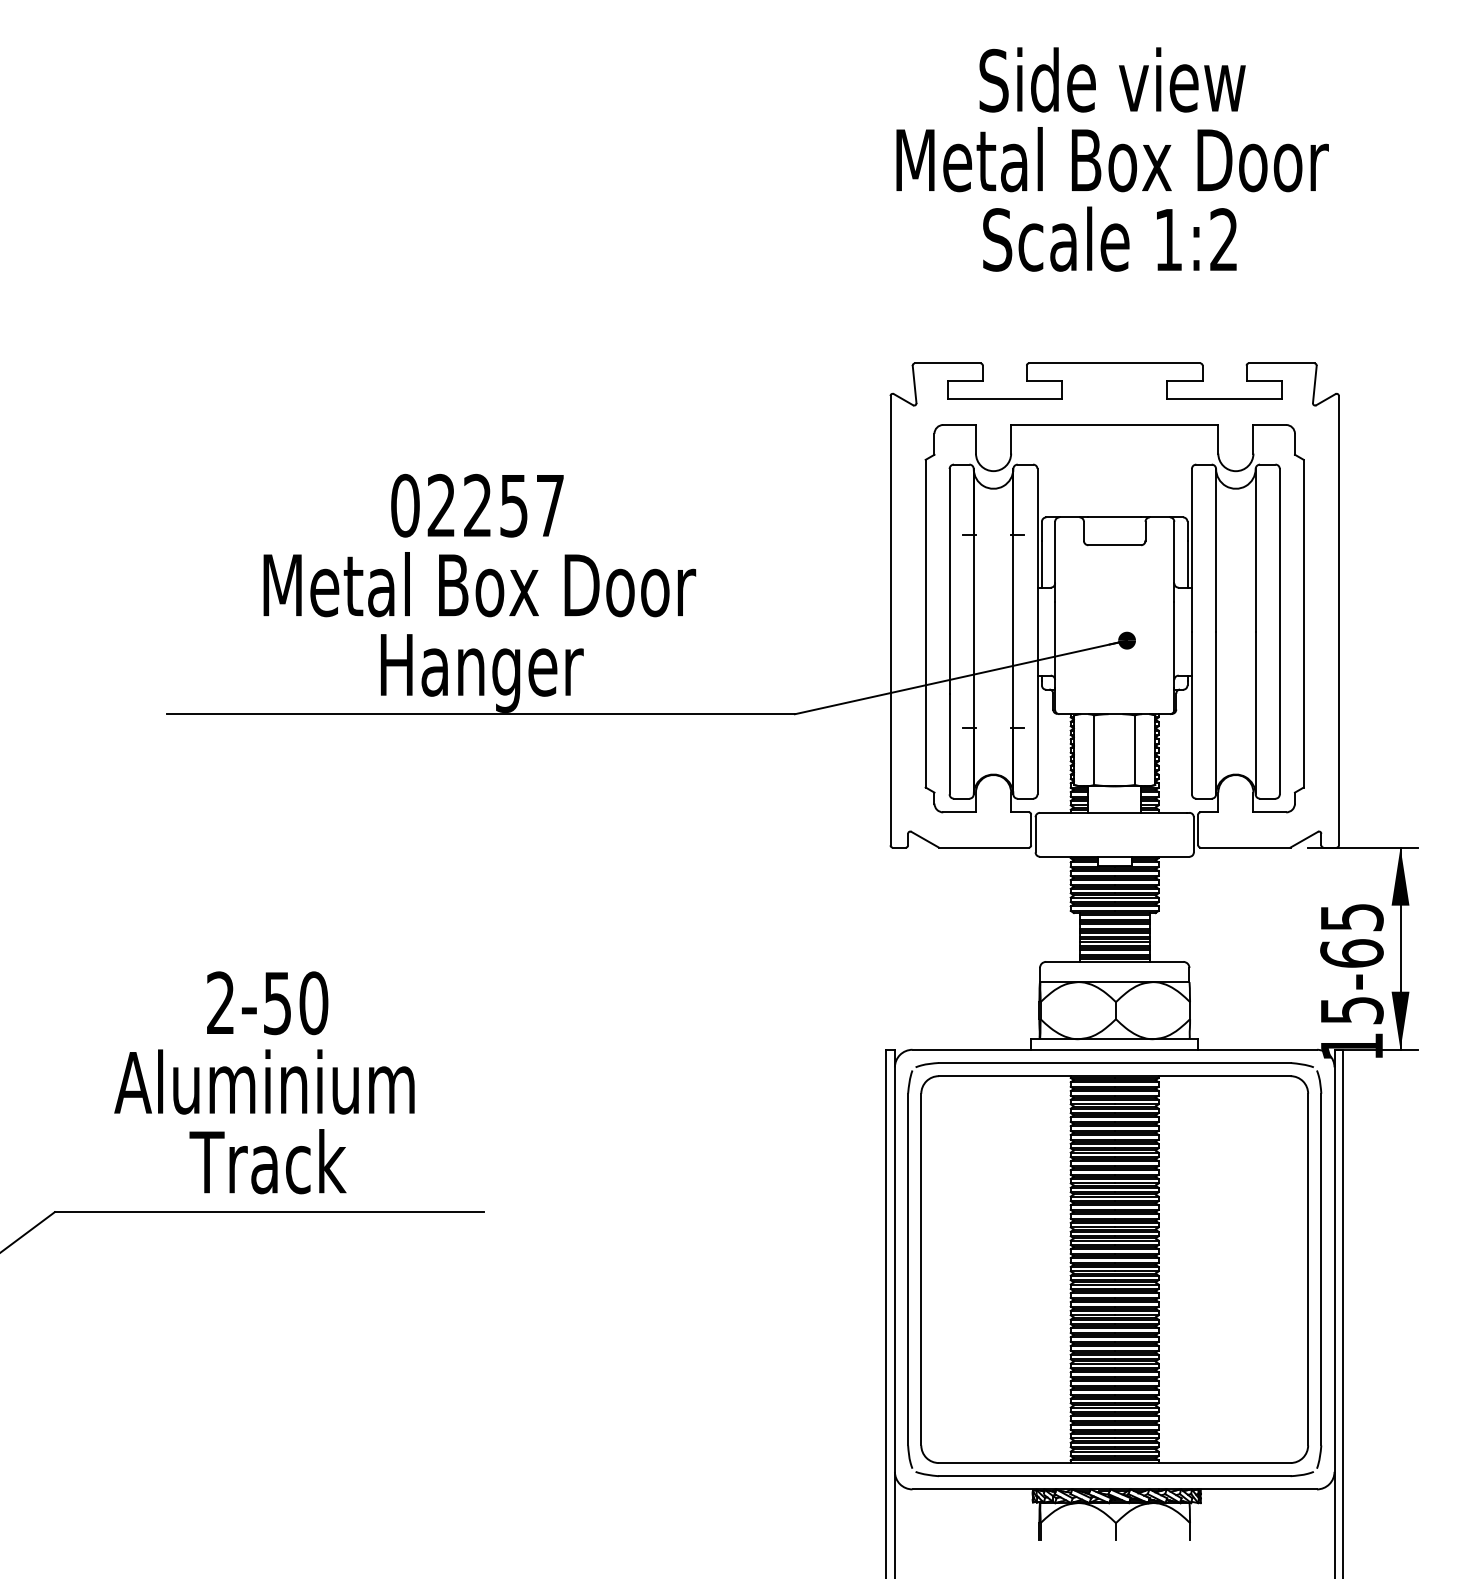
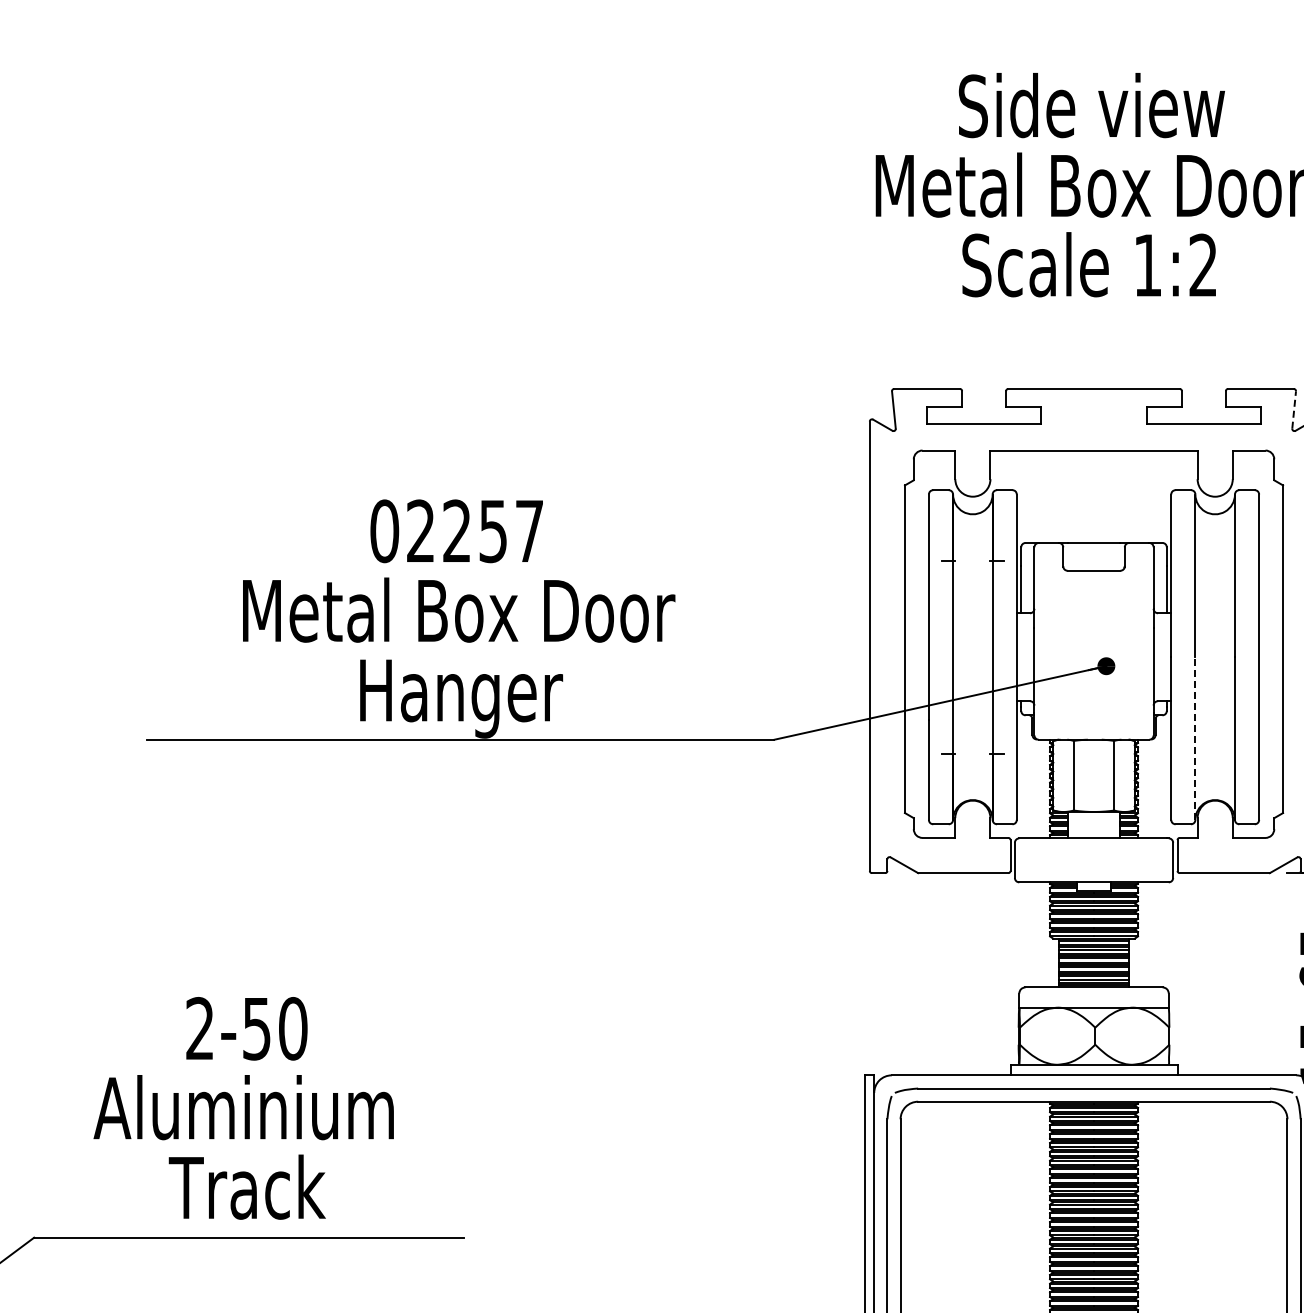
line: (1314, 384) -> (1293, 410), solid -> dashed
line: (1216, 712) -> (1195, 738), solid -> dashed

